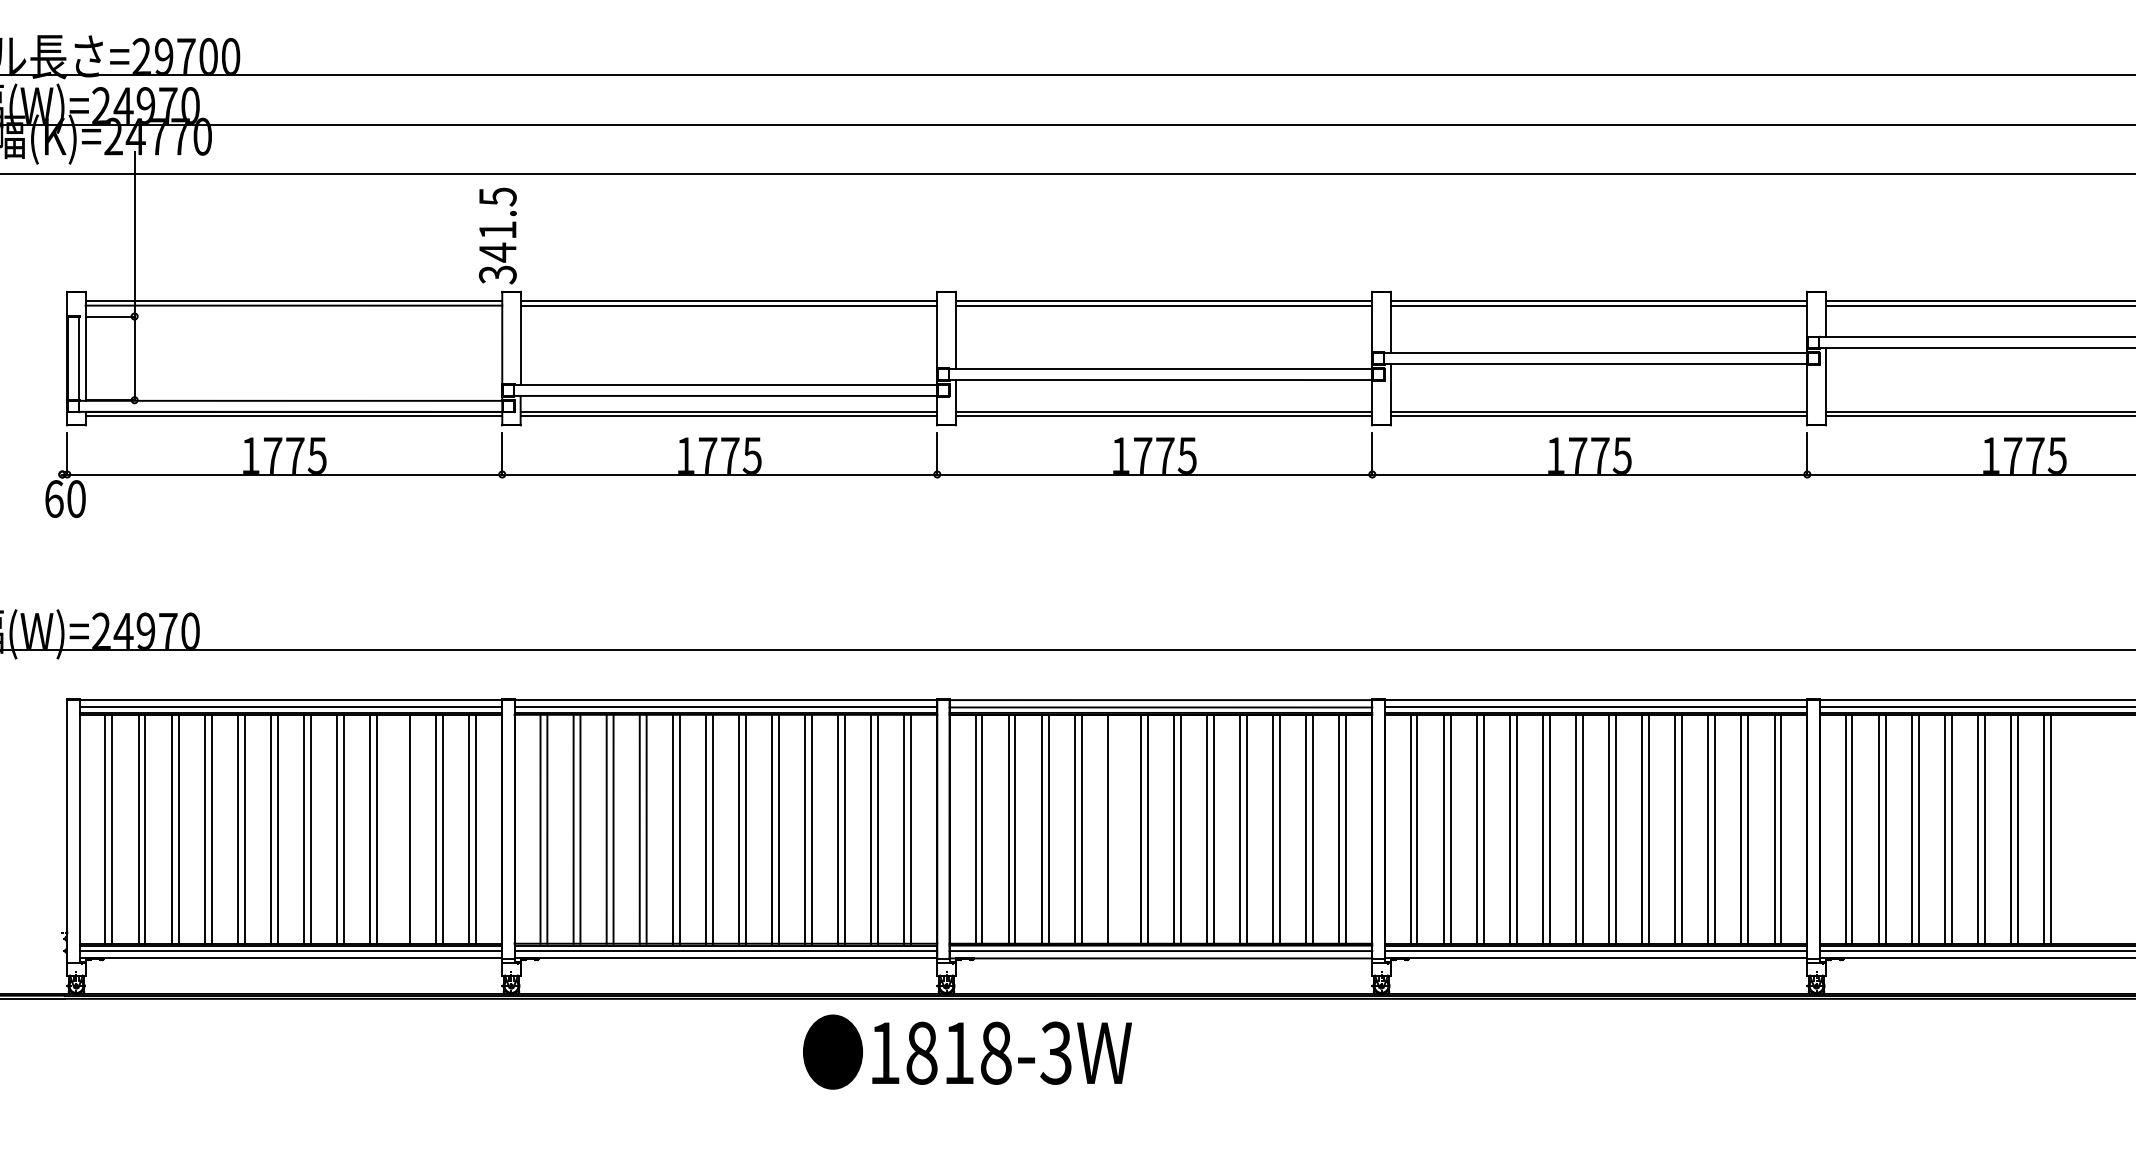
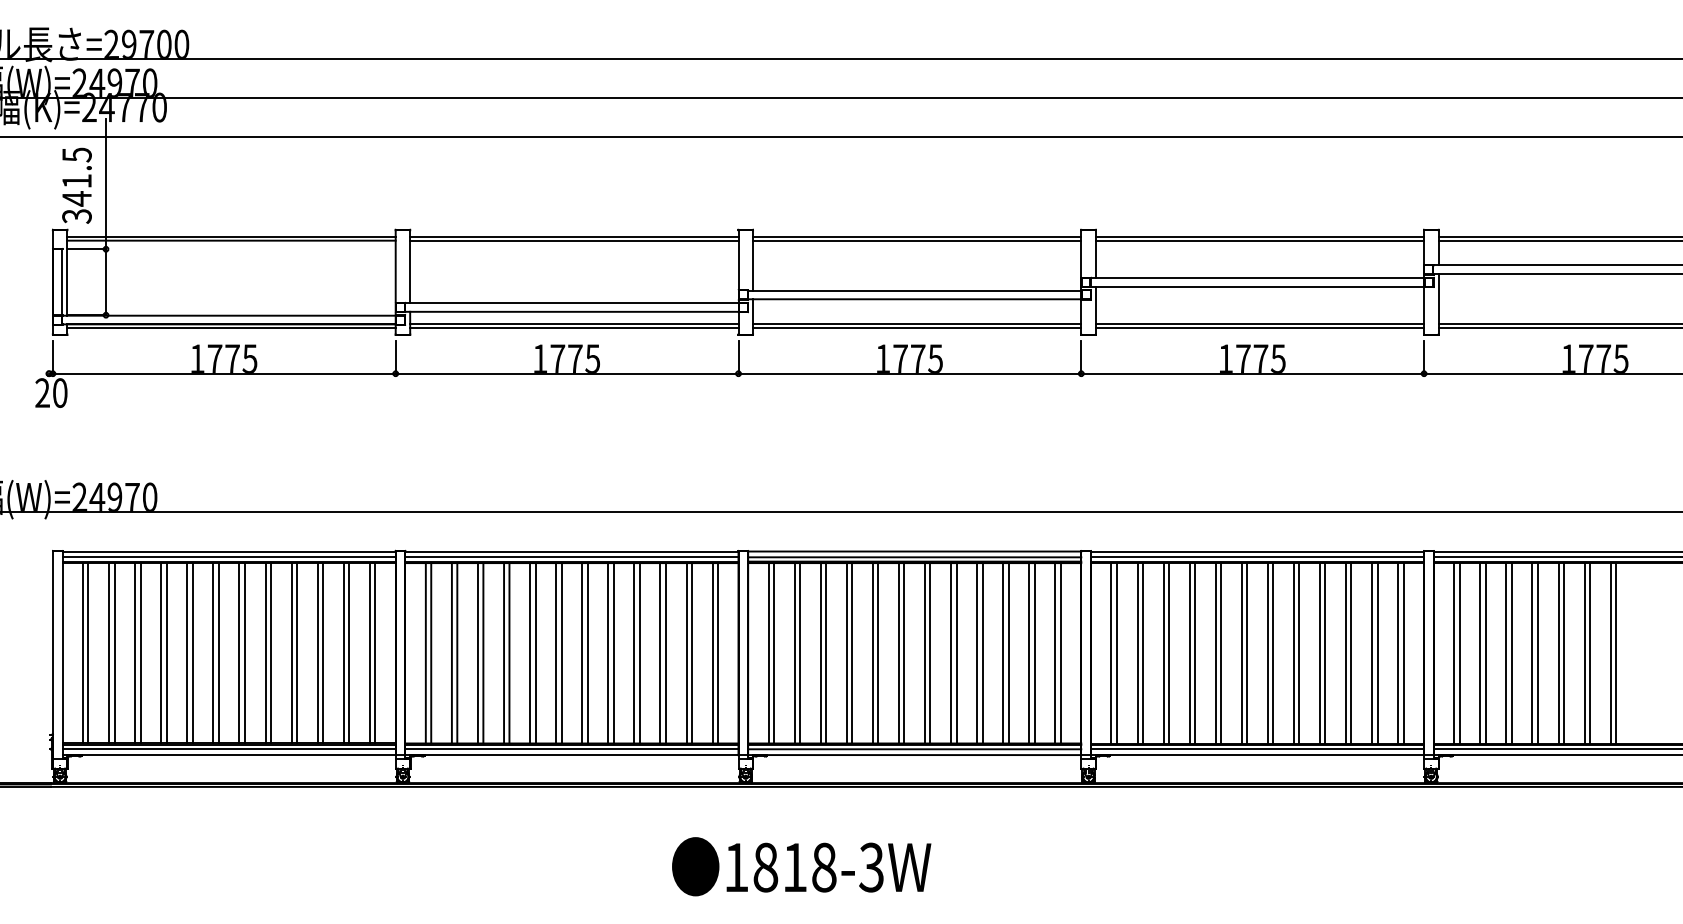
text: (497, 235) -> (76, 185), moved
text: (54, 499) -> (42, 393), 60 -> 20
line: (403, 828) -> (317, 652), added
line: (1114, 828) -> (878, 652), added
text: (967, 1051) -> (801, 866), moved

